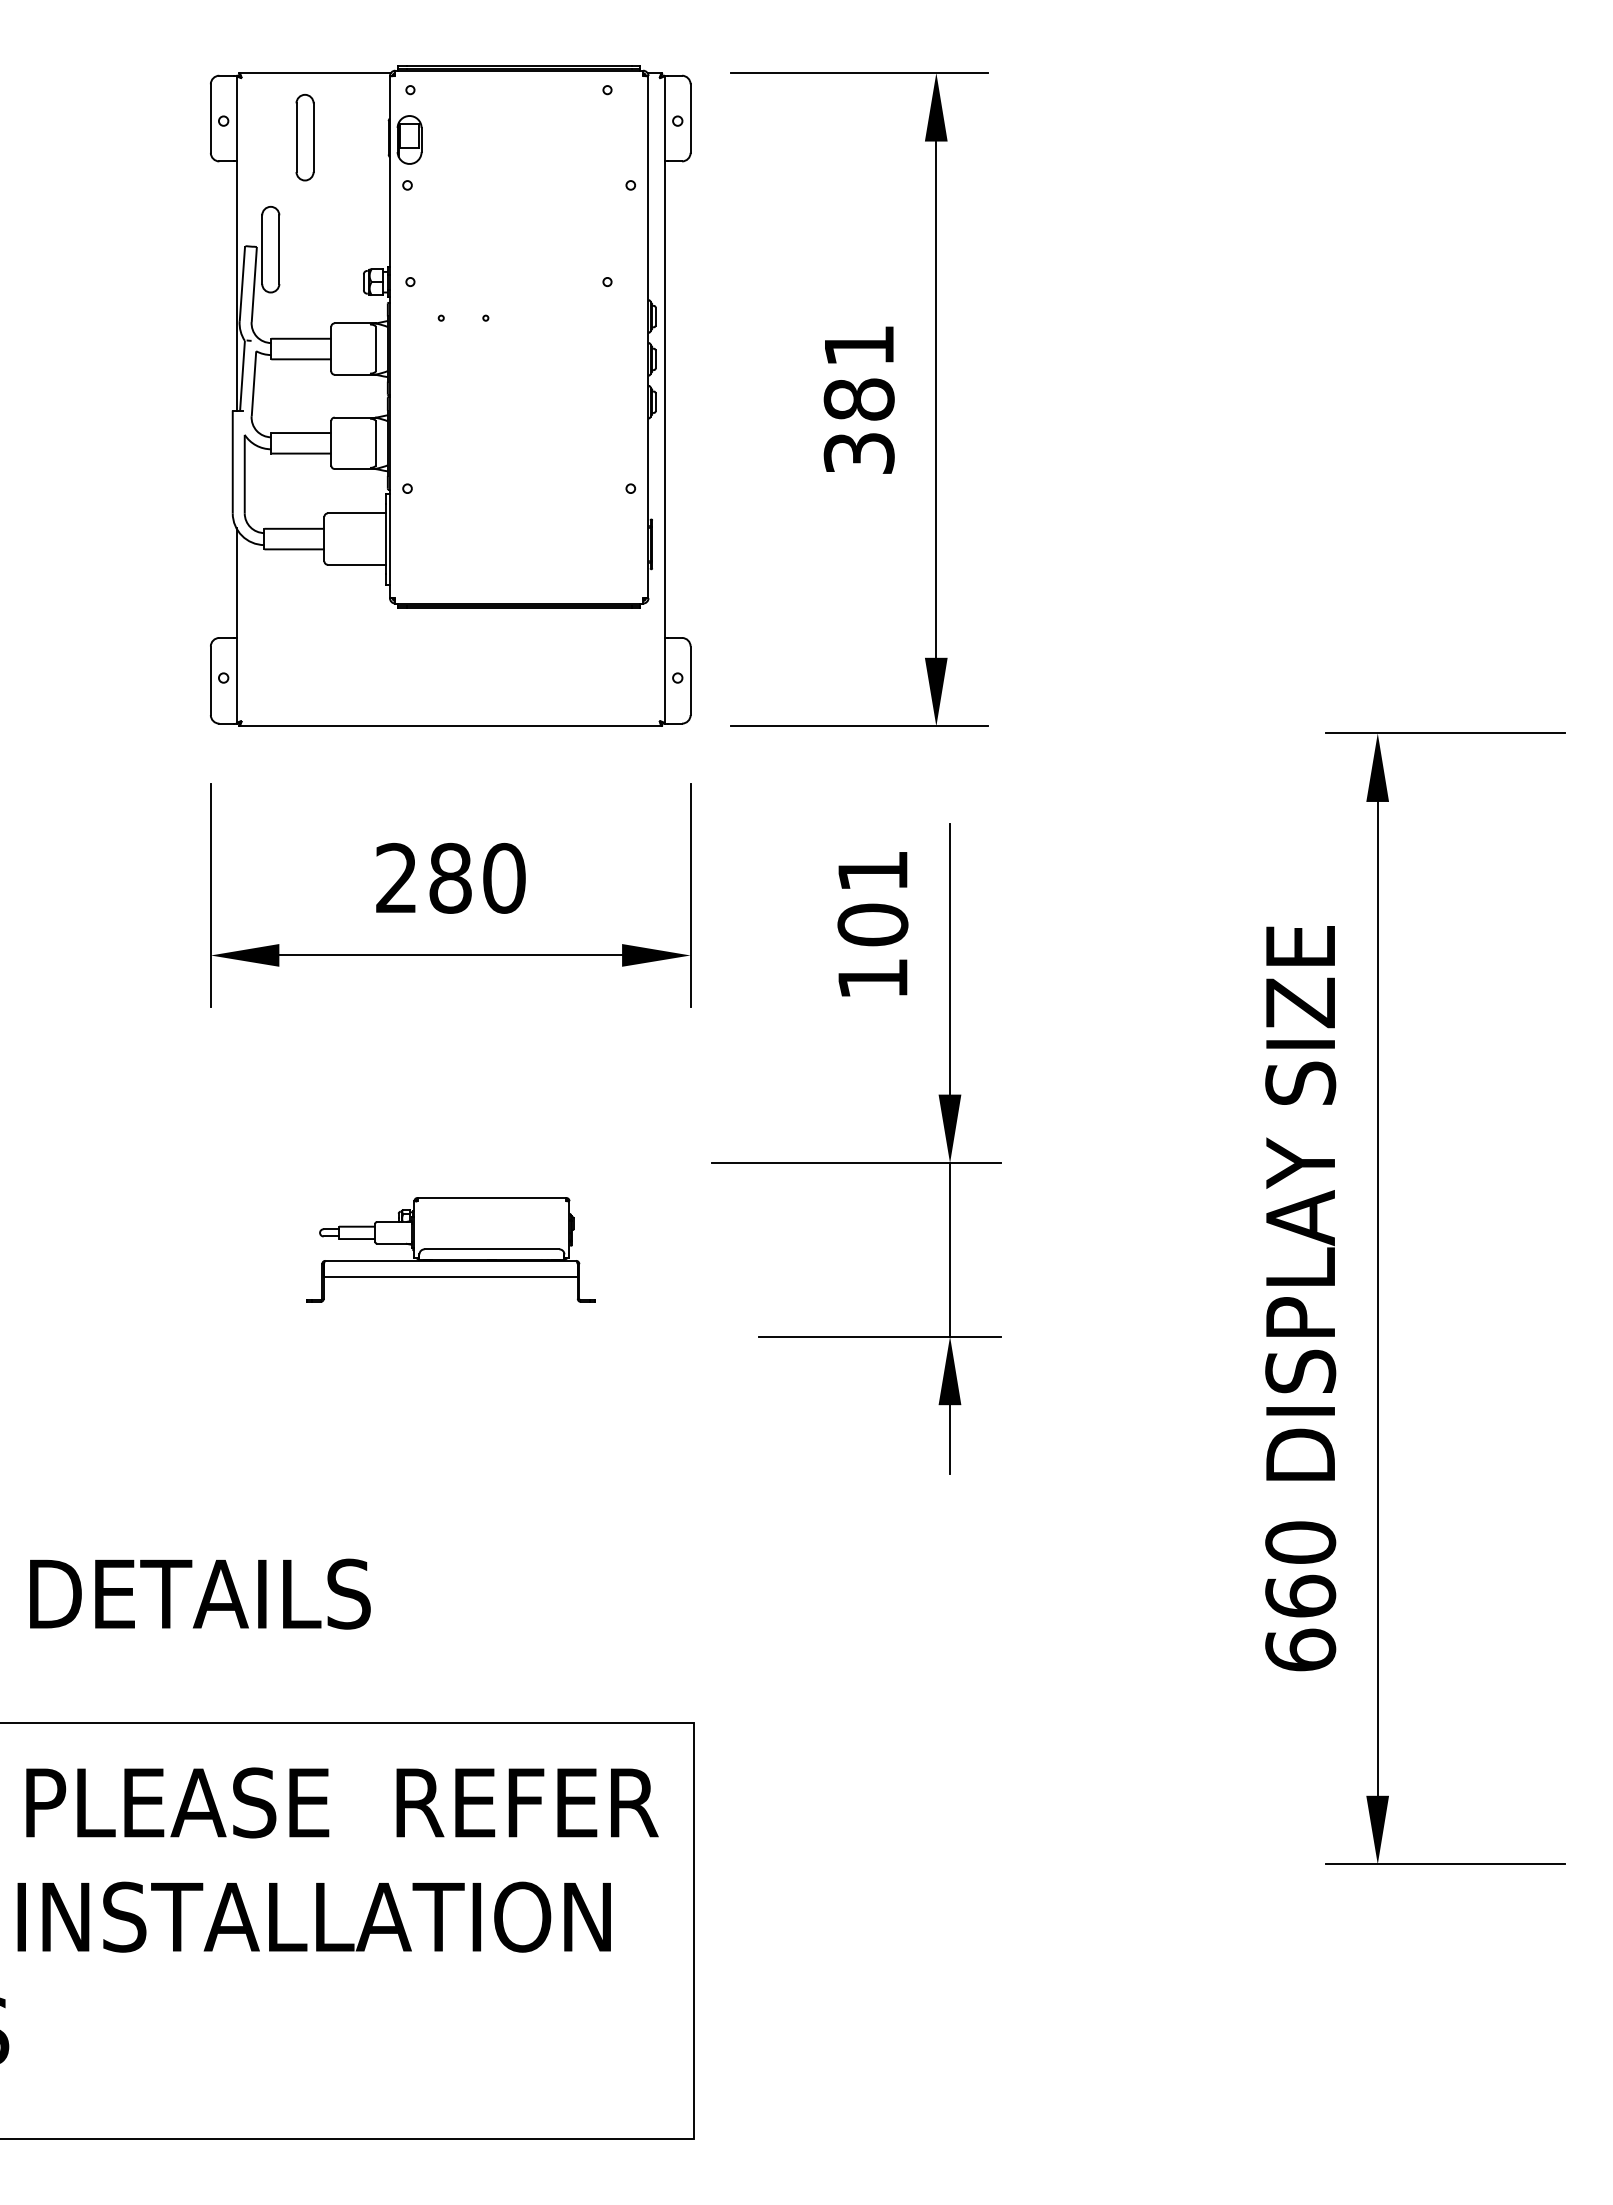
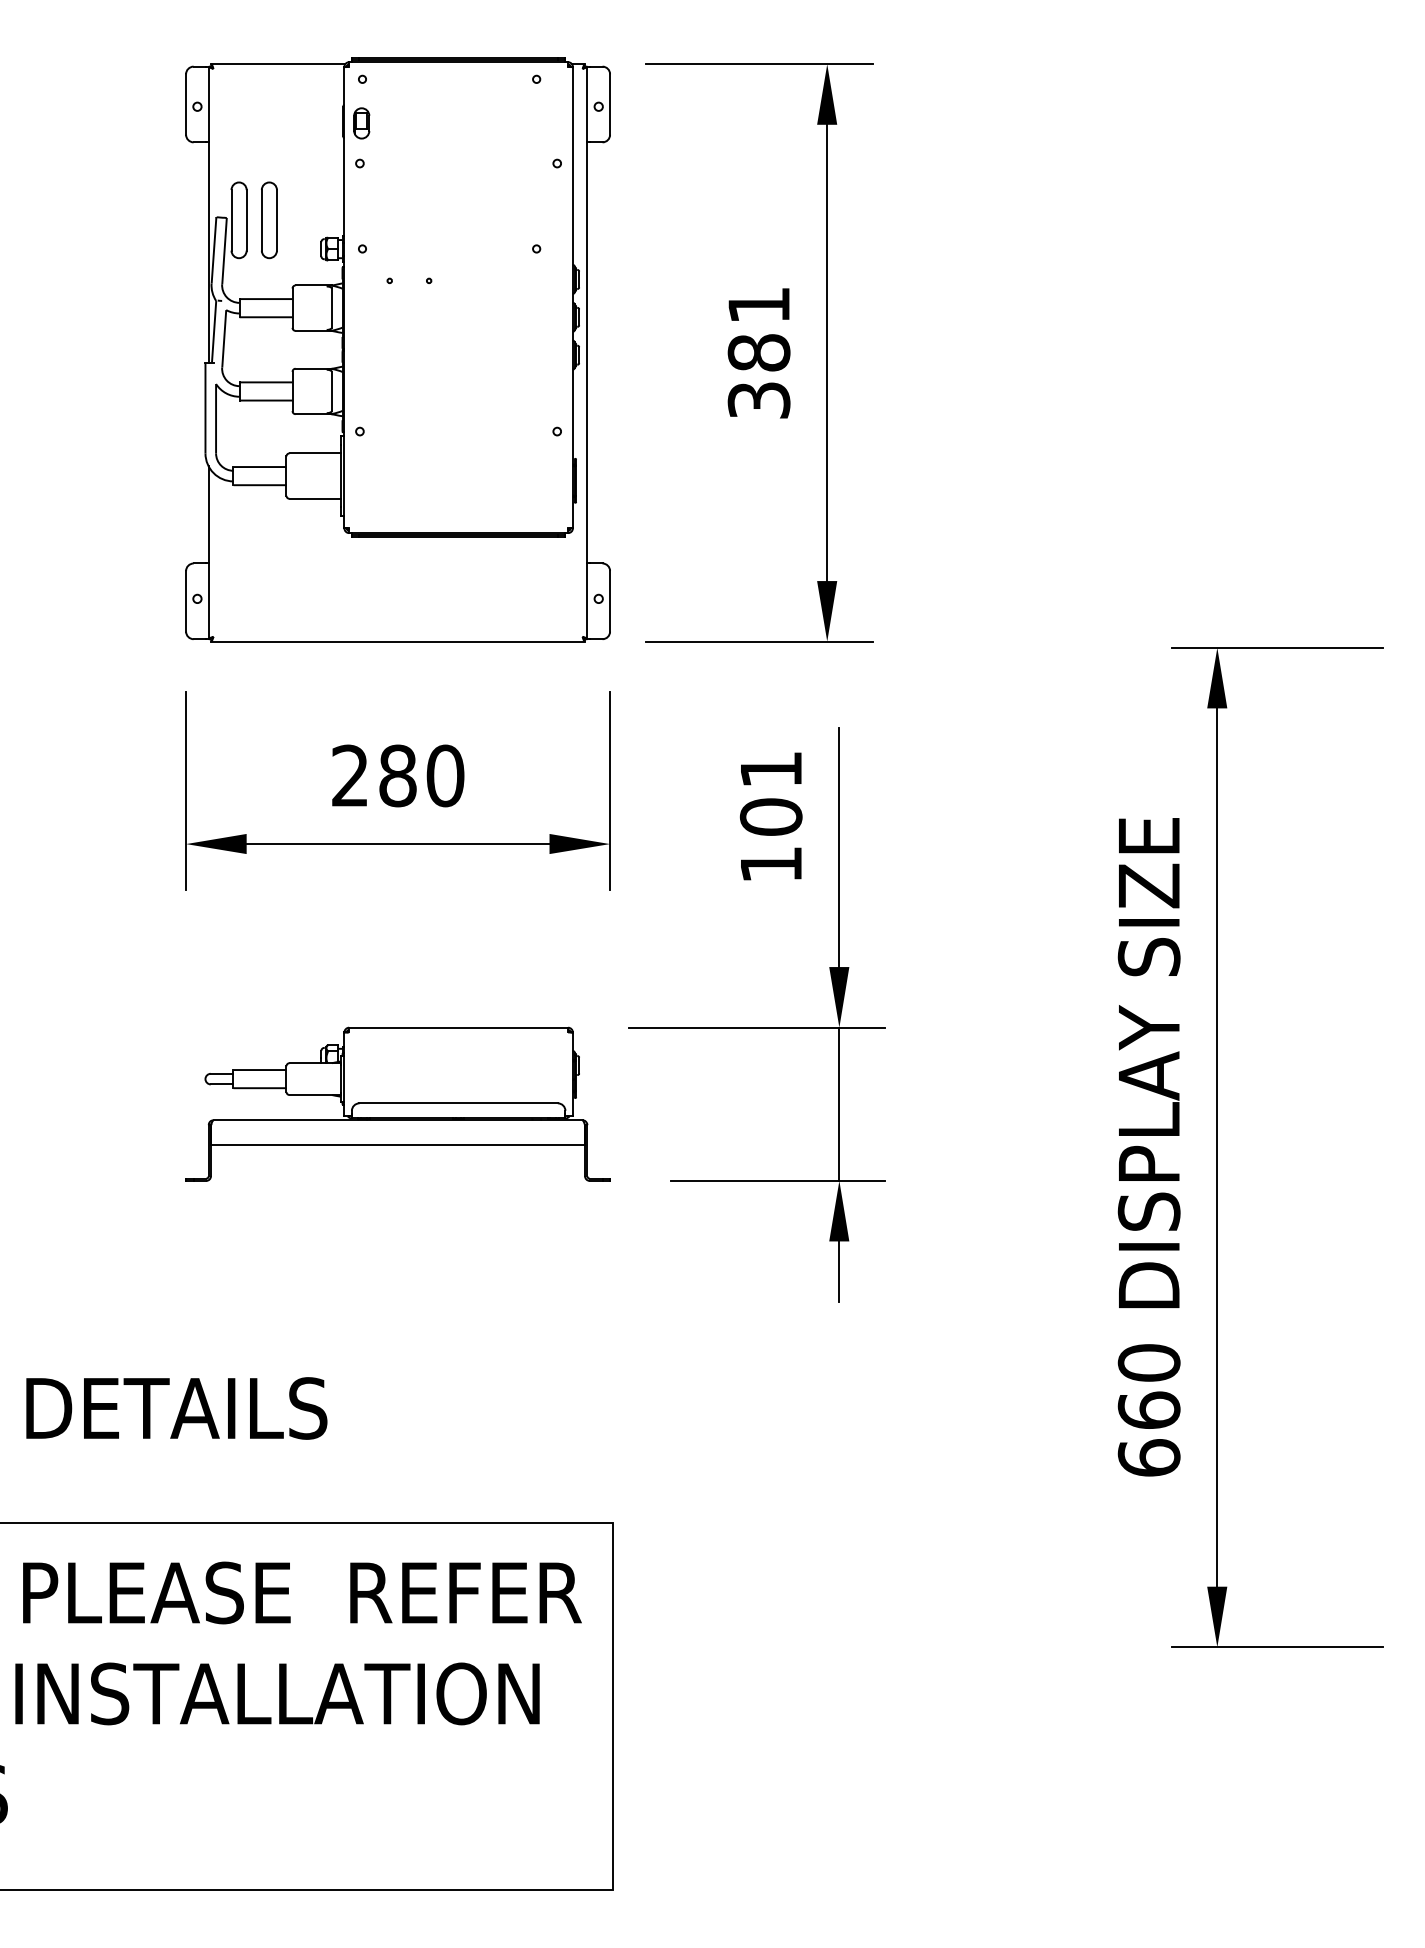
part: (304, 137) -> (268, 220), moved
part: (409, 139) -> (361, 122), size x0.71
part: (450, 1249) -> (397, 1103), size x1.67

